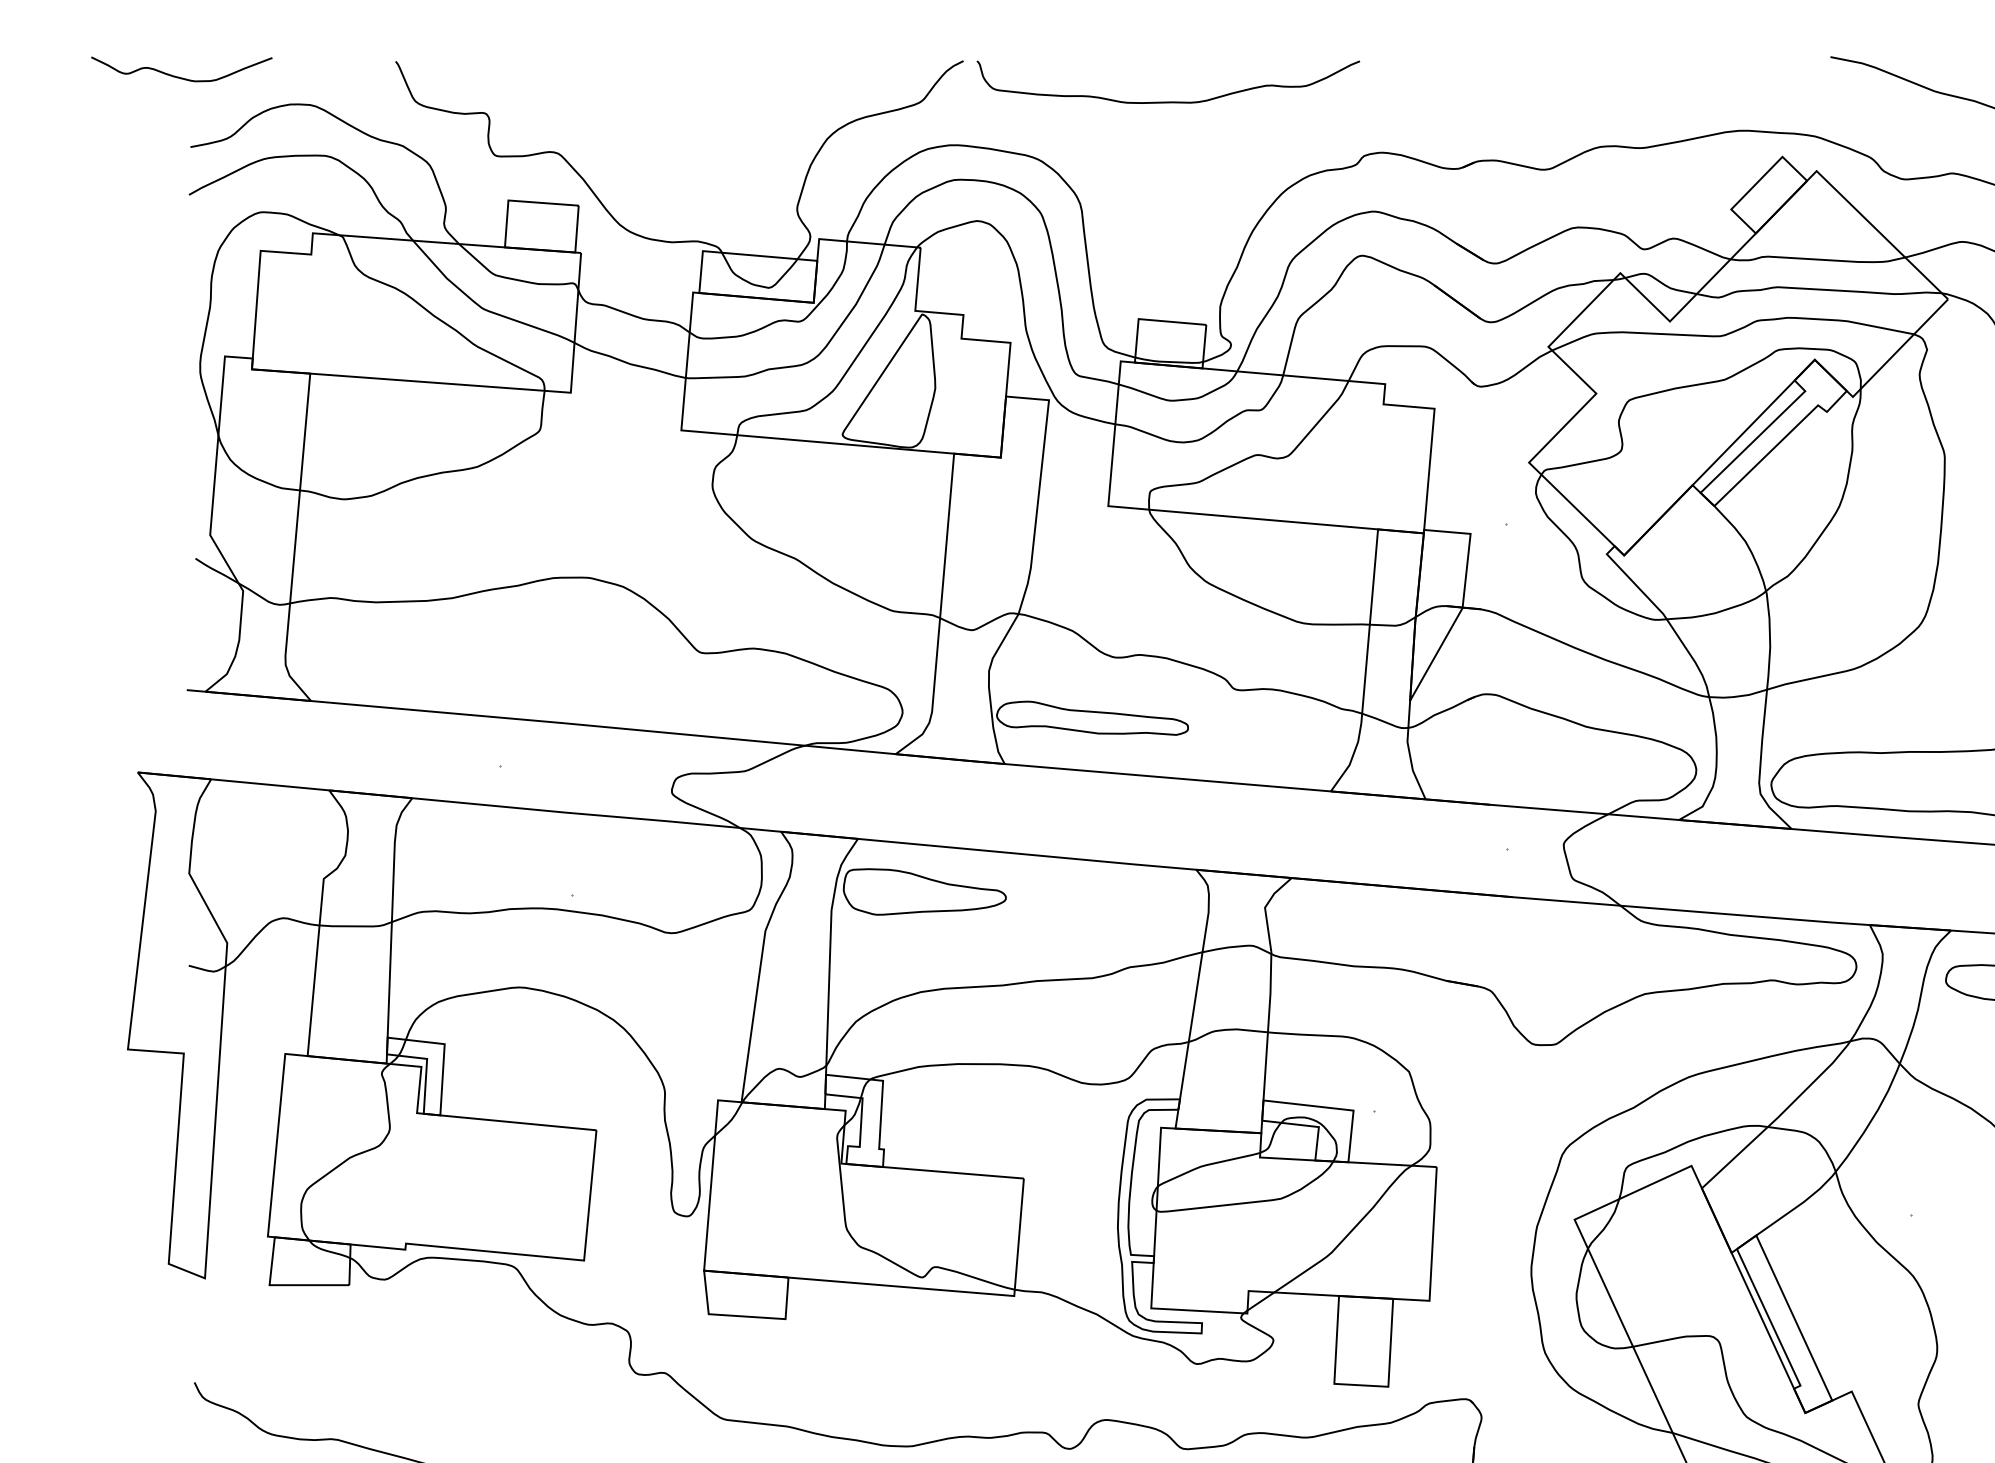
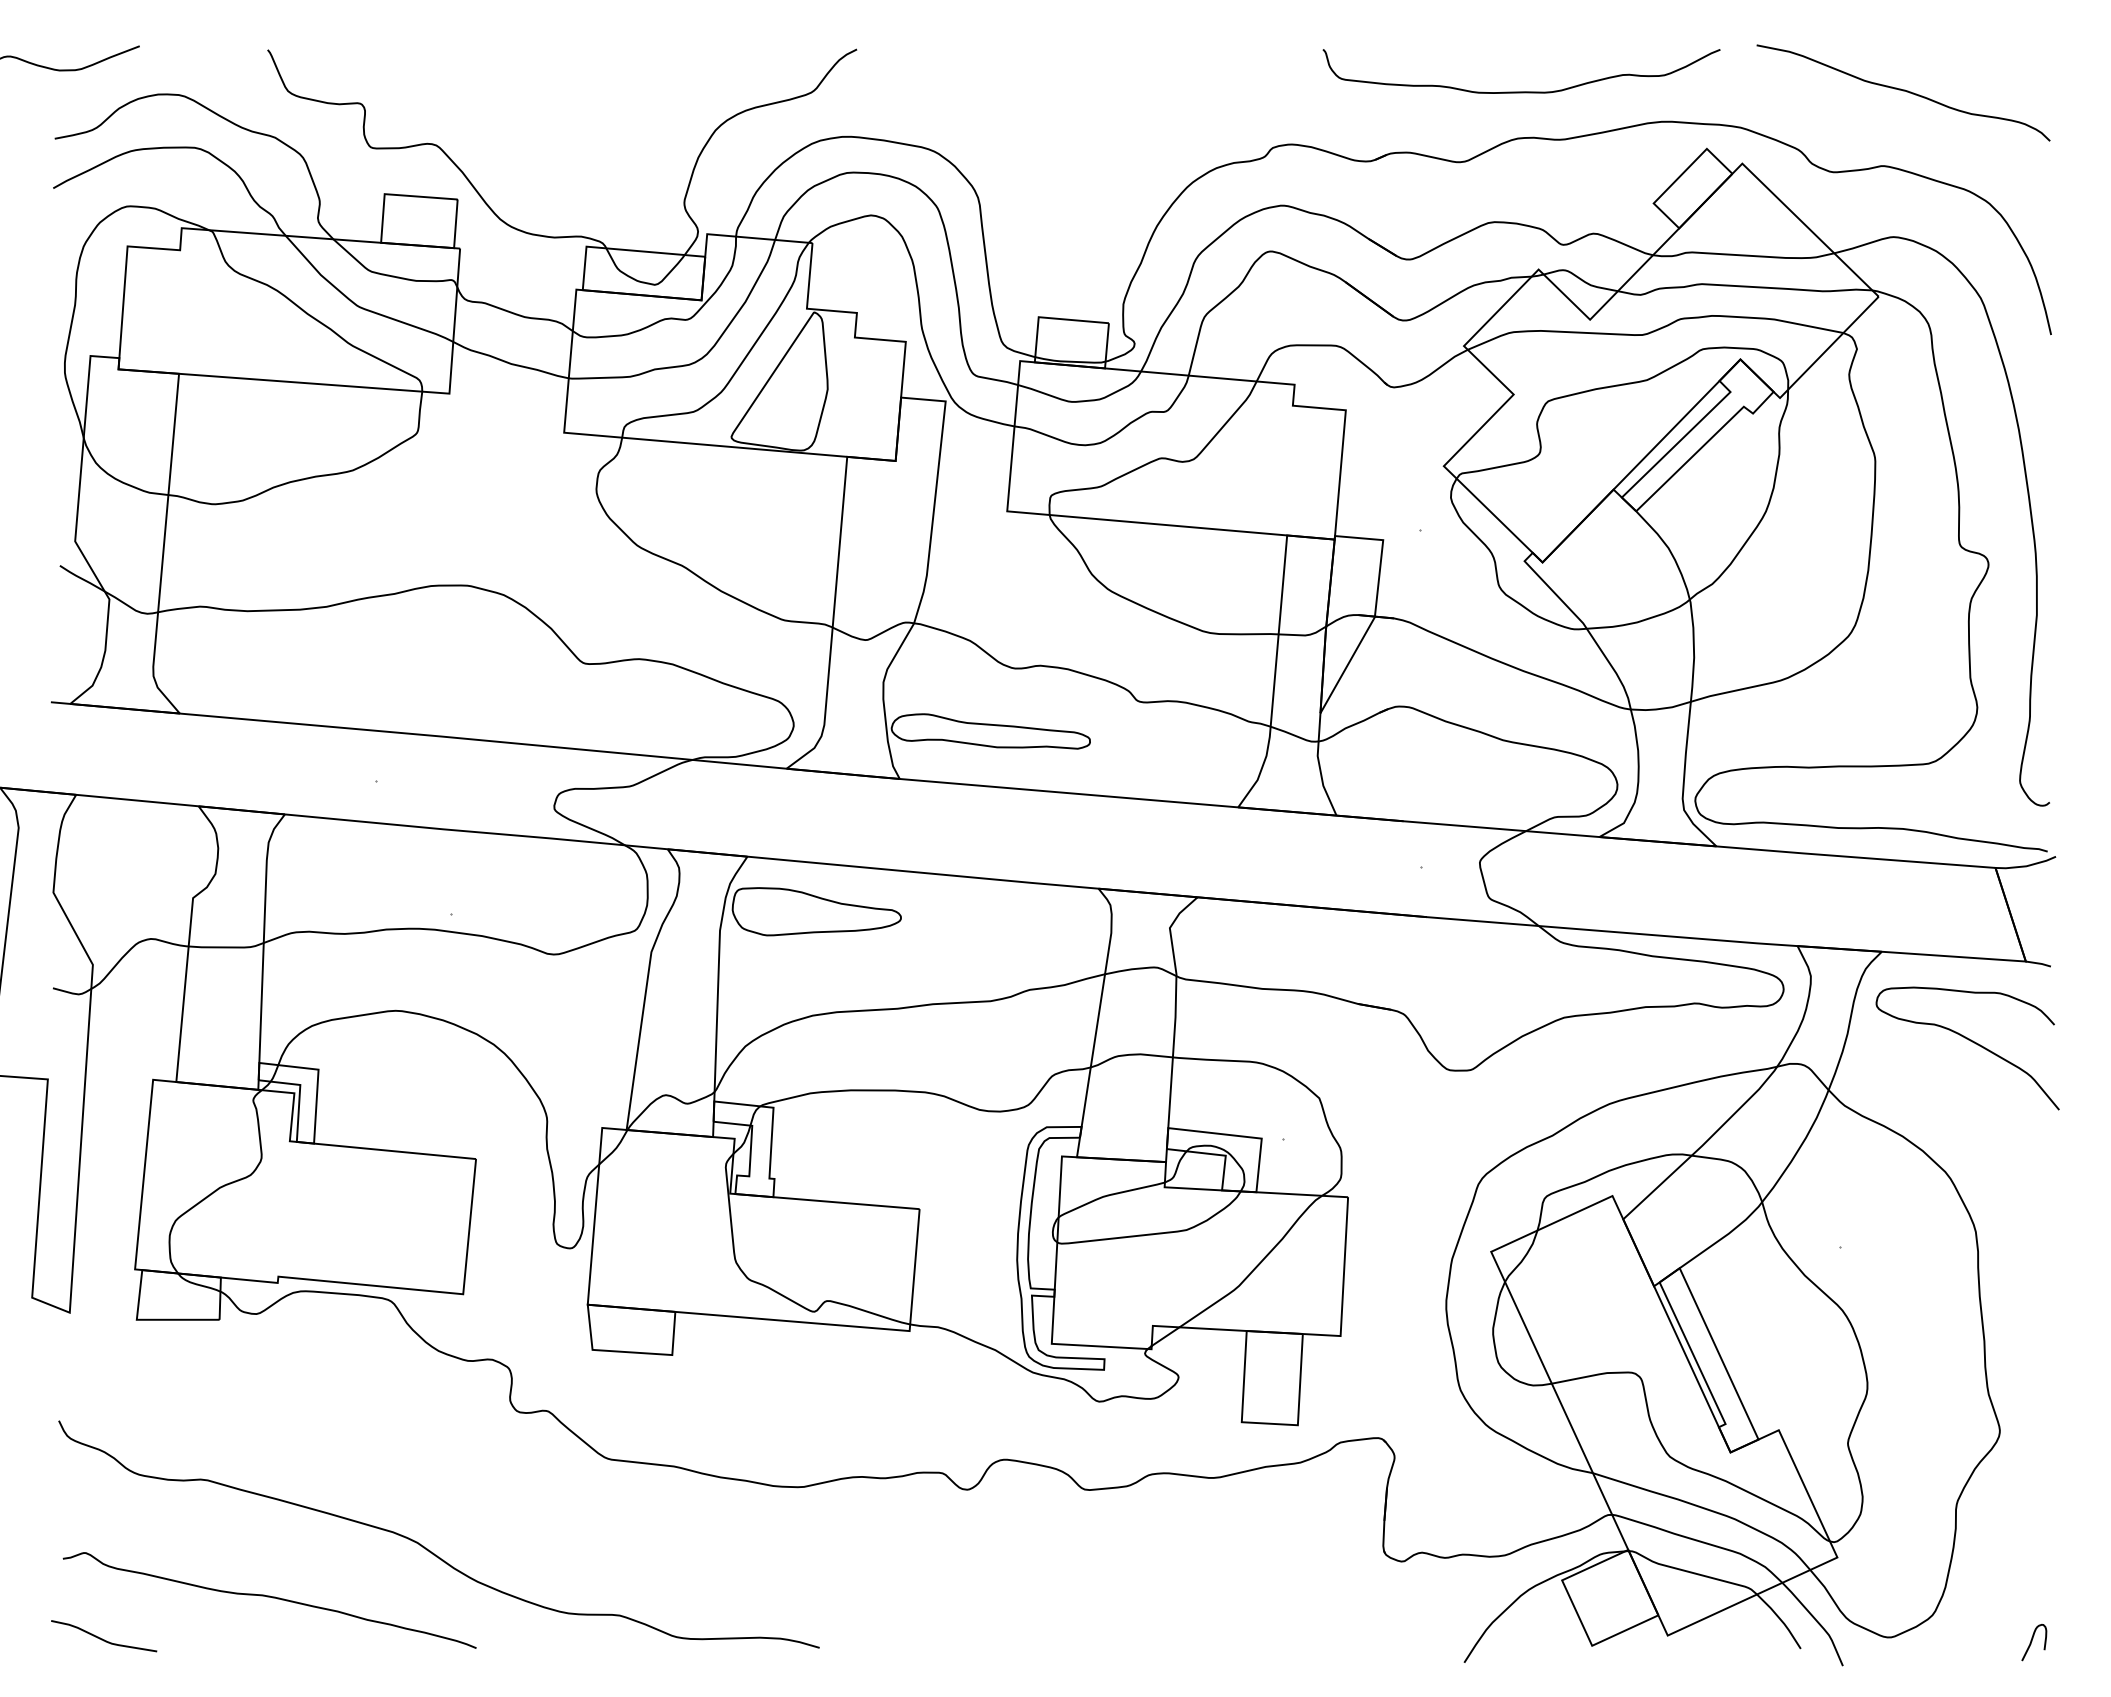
curve: (1168, 101) -> (1521, 91), moved

